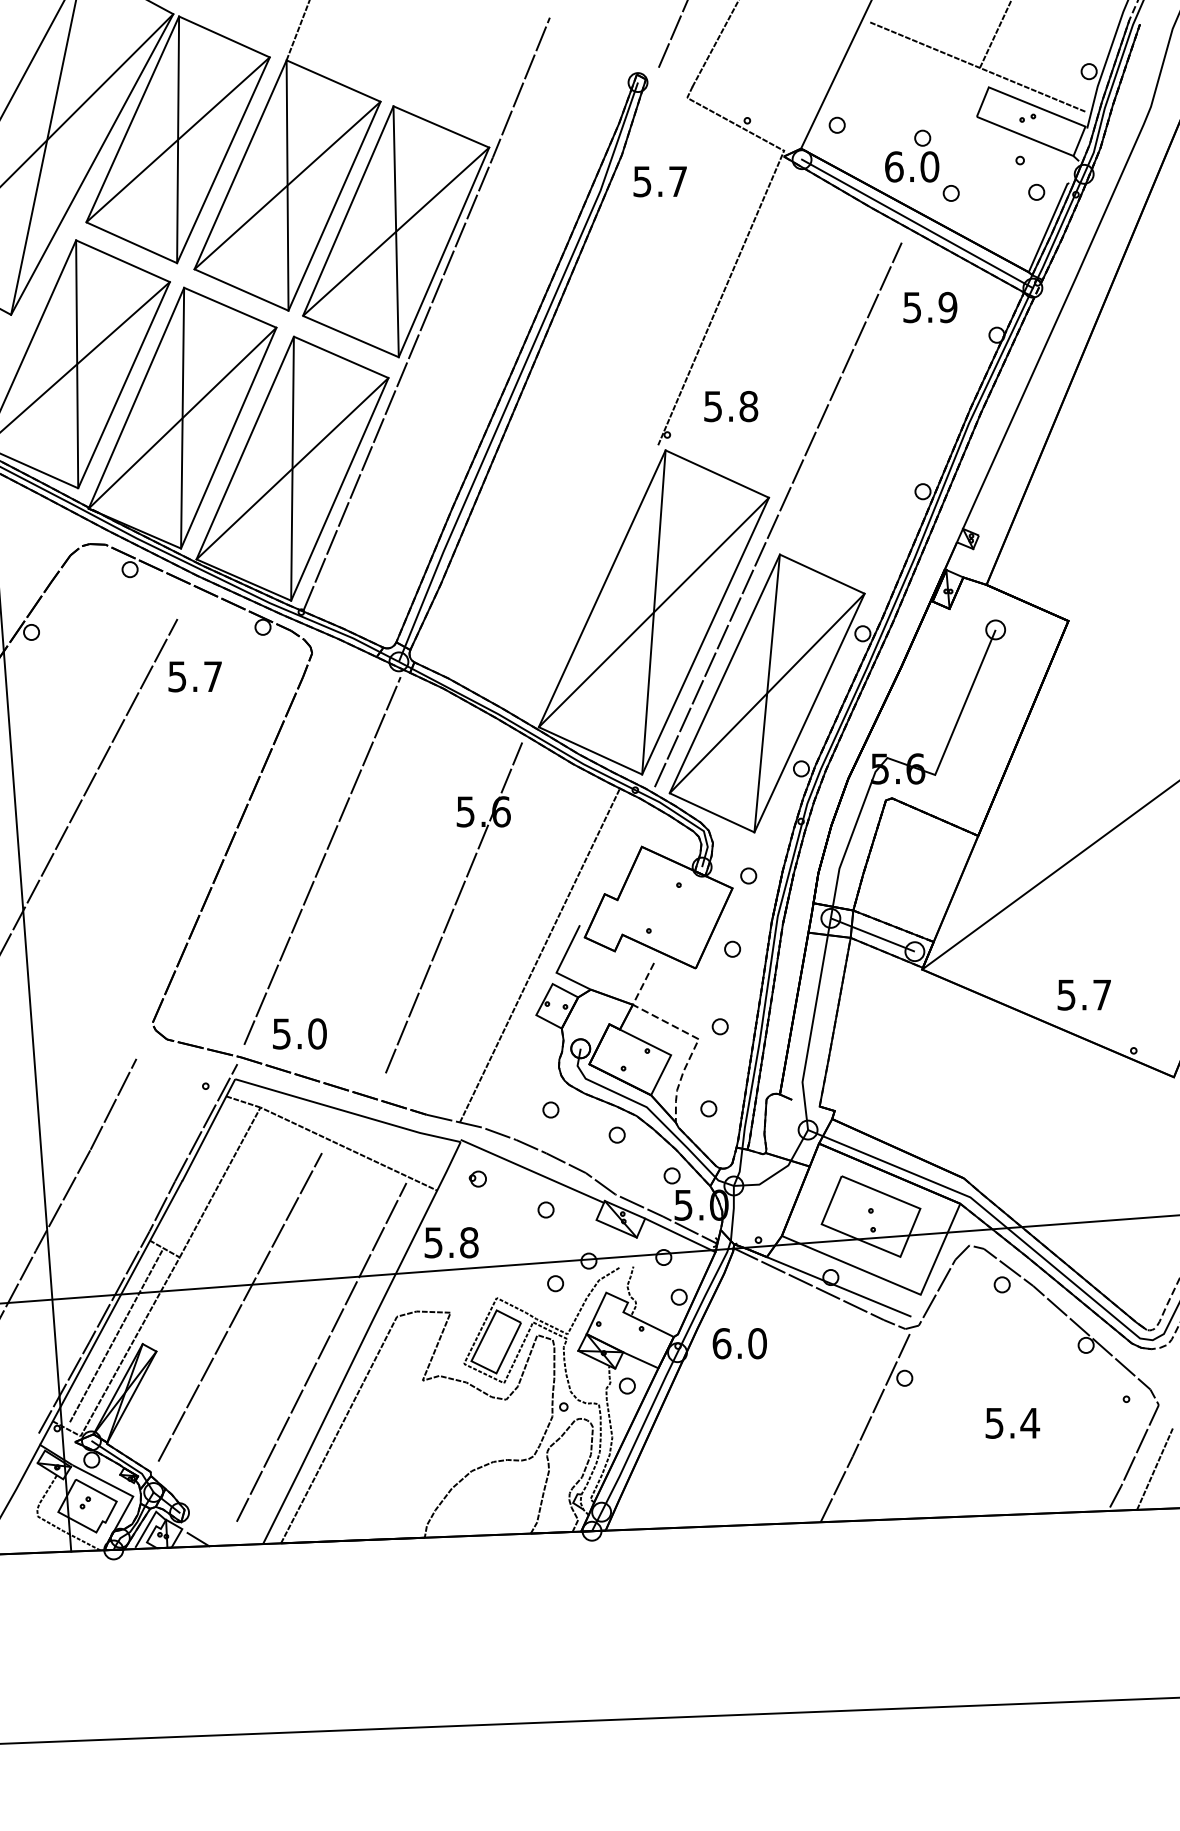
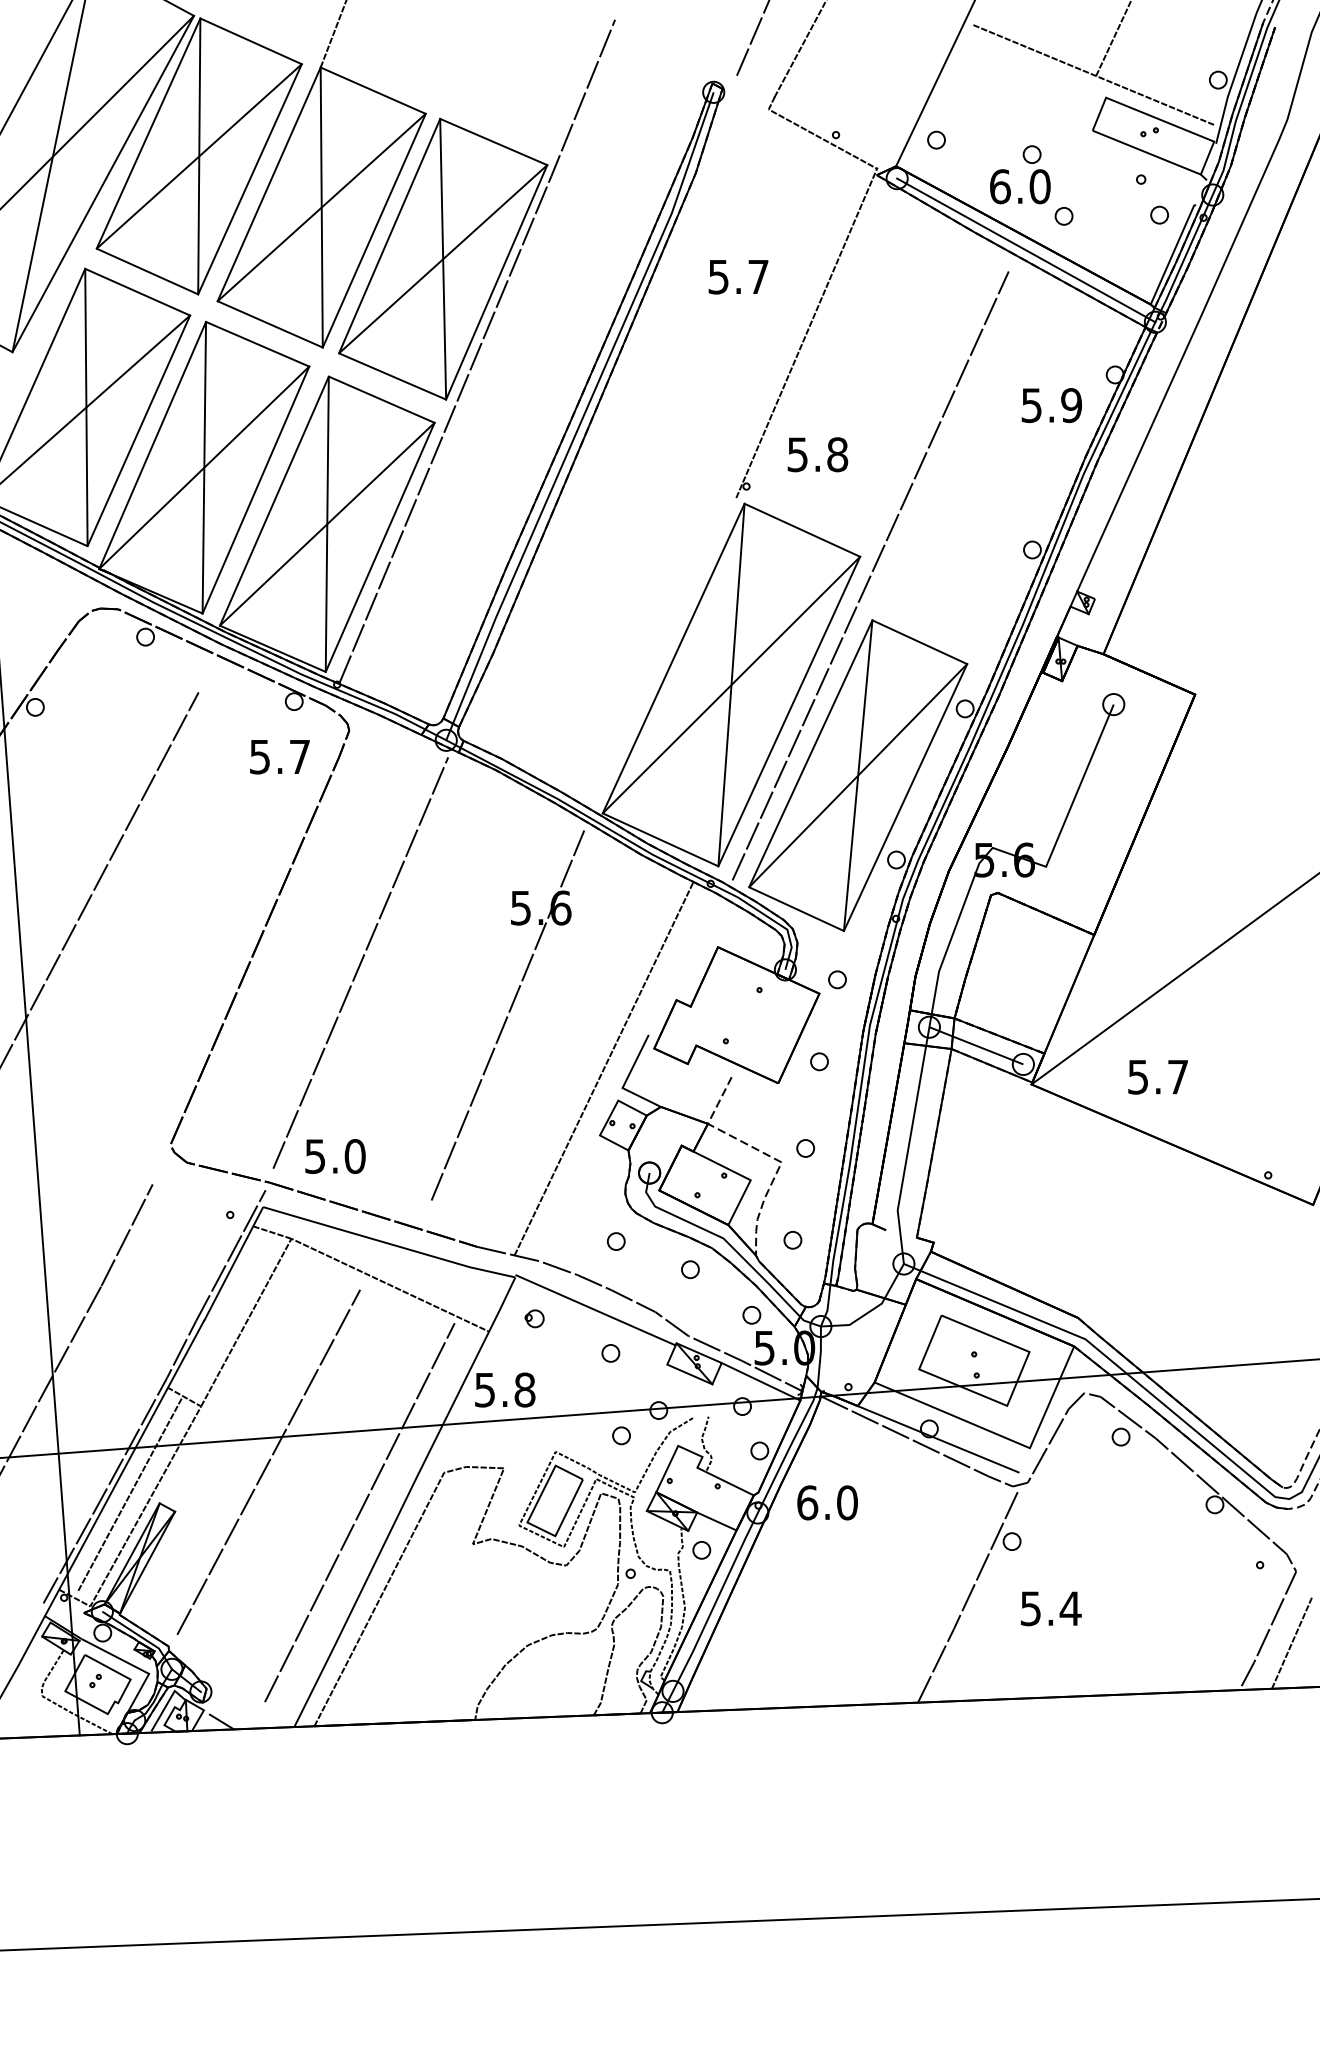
text: (659, 181) -> (737, 276), moved
text: (930, 307) -> (1052, 405), moved
text: (194, 676) -> (279, 756), moved
text: (1083, 995) -> (1157, 1077), moved
text: (1012, 1423) -> (1050, 1608), moved

